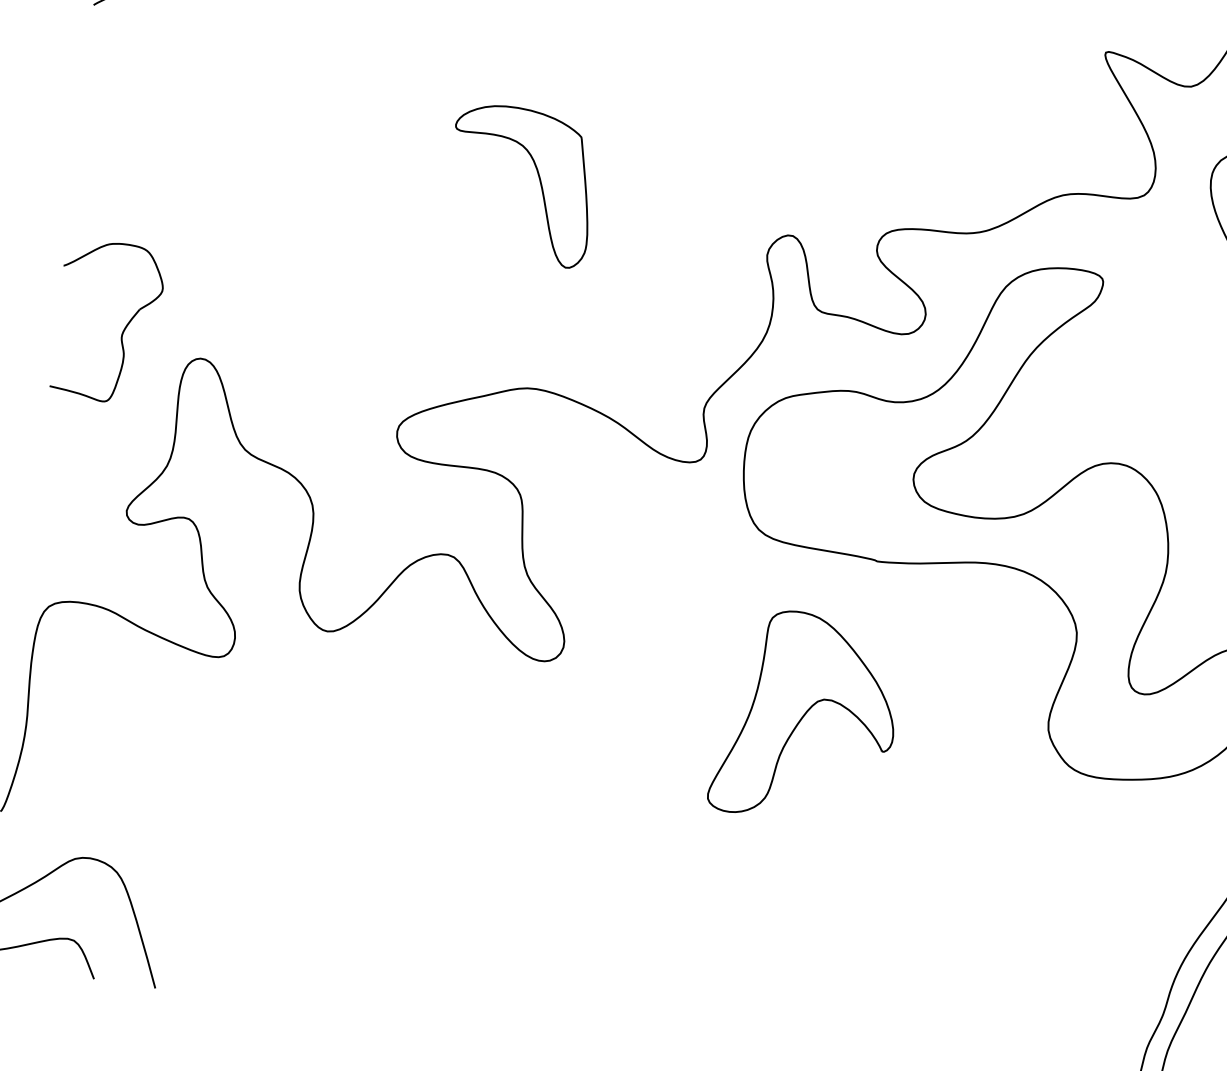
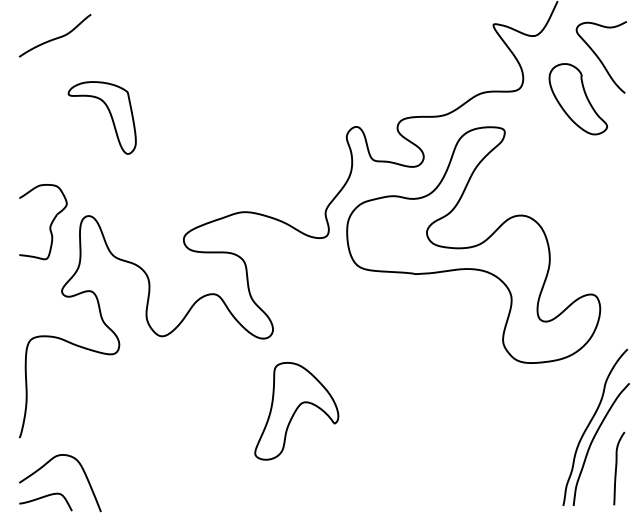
part: (537, 179) -> (109, 114), moved
part: (120, 331) -> (49, 225), moved
part: (805, 717) -> (296, 411), moved

